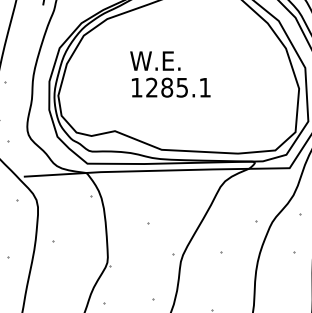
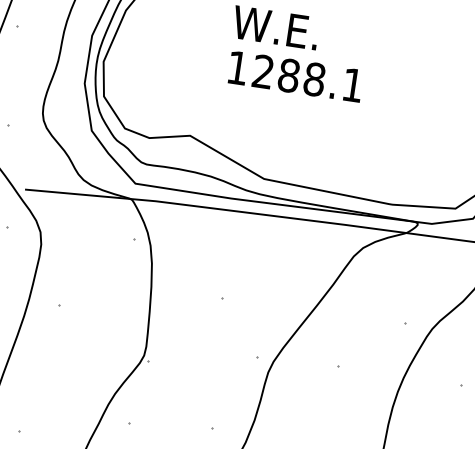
text: (182, 87) -> (314, 79), 1285.1 -> 1288.1

